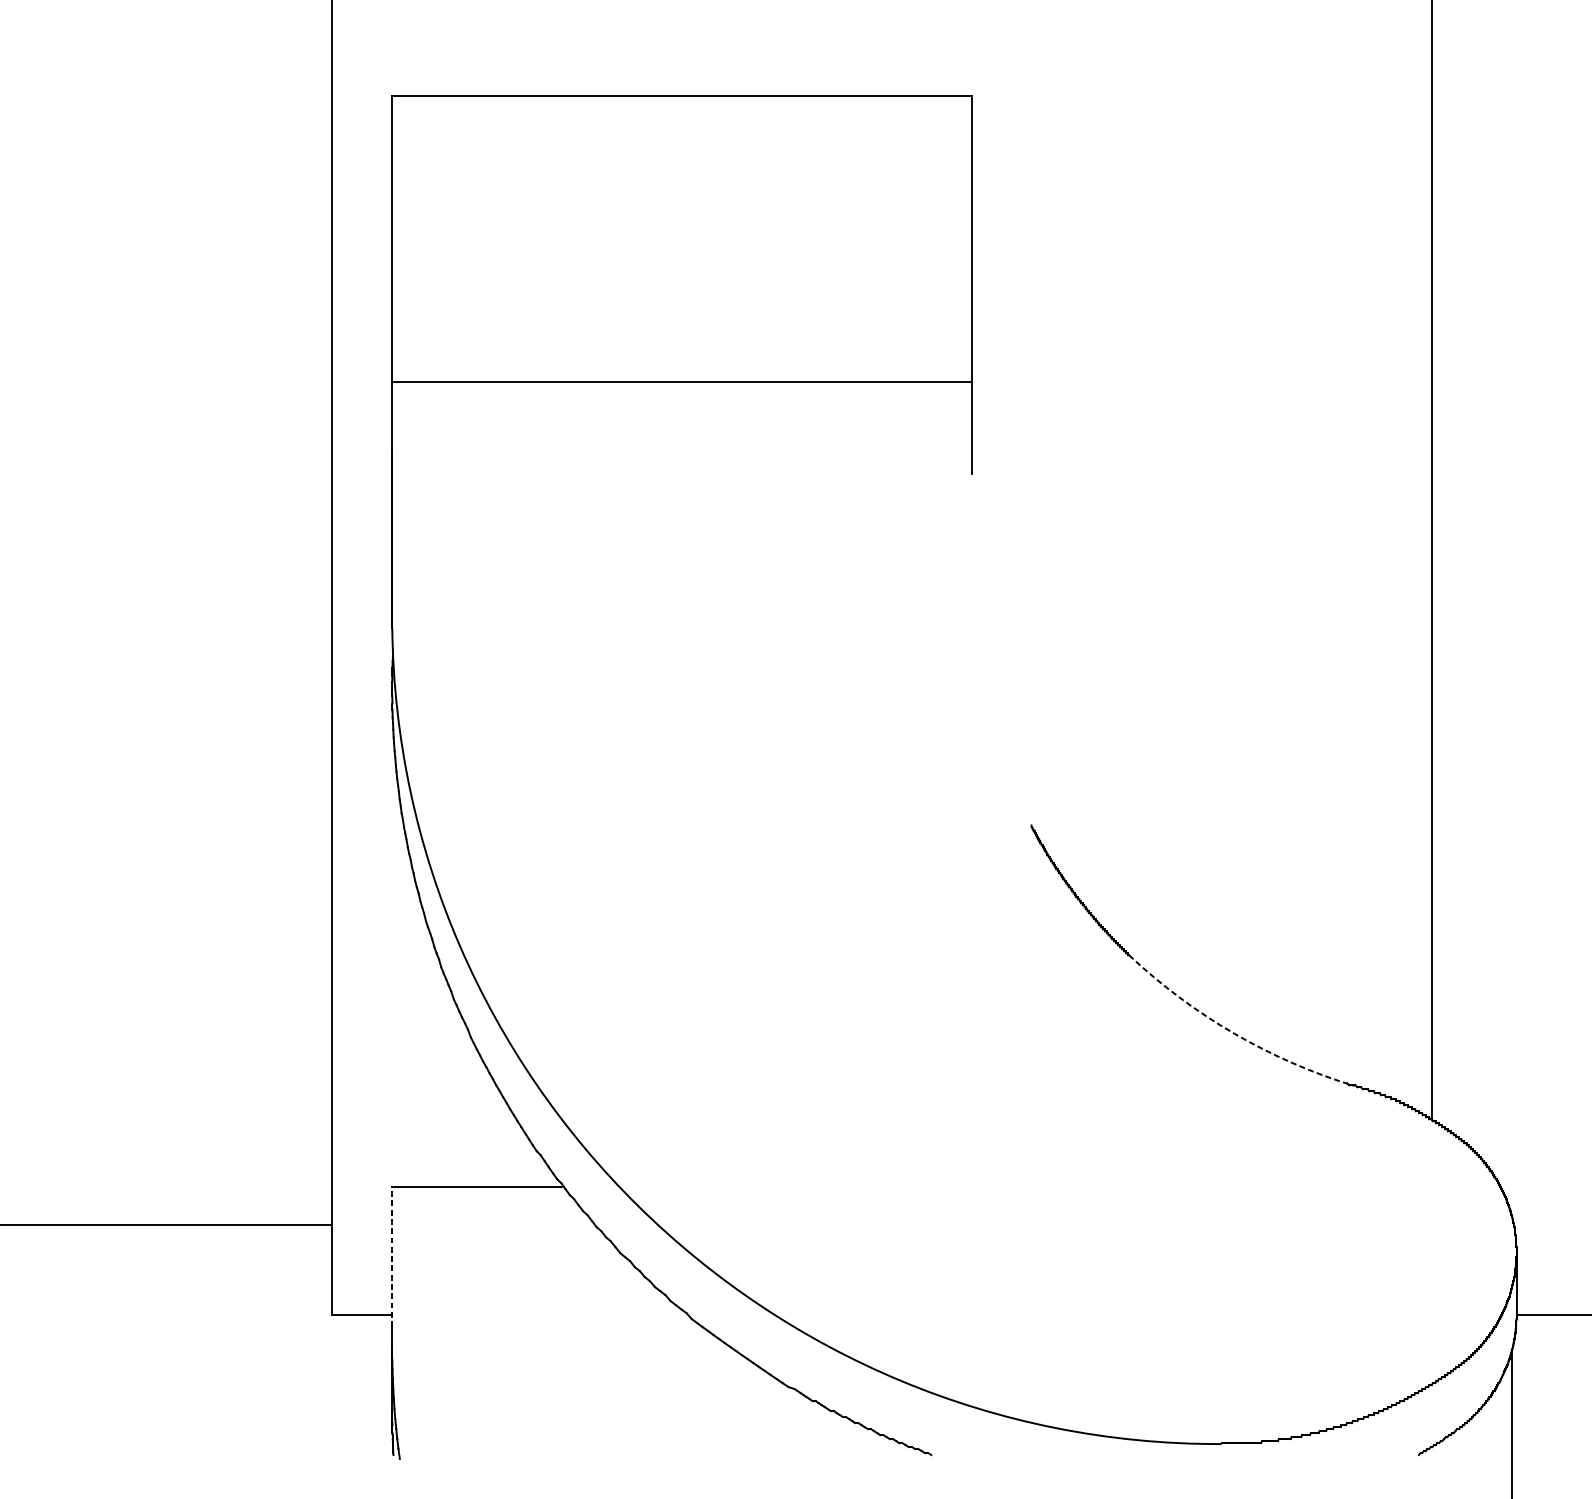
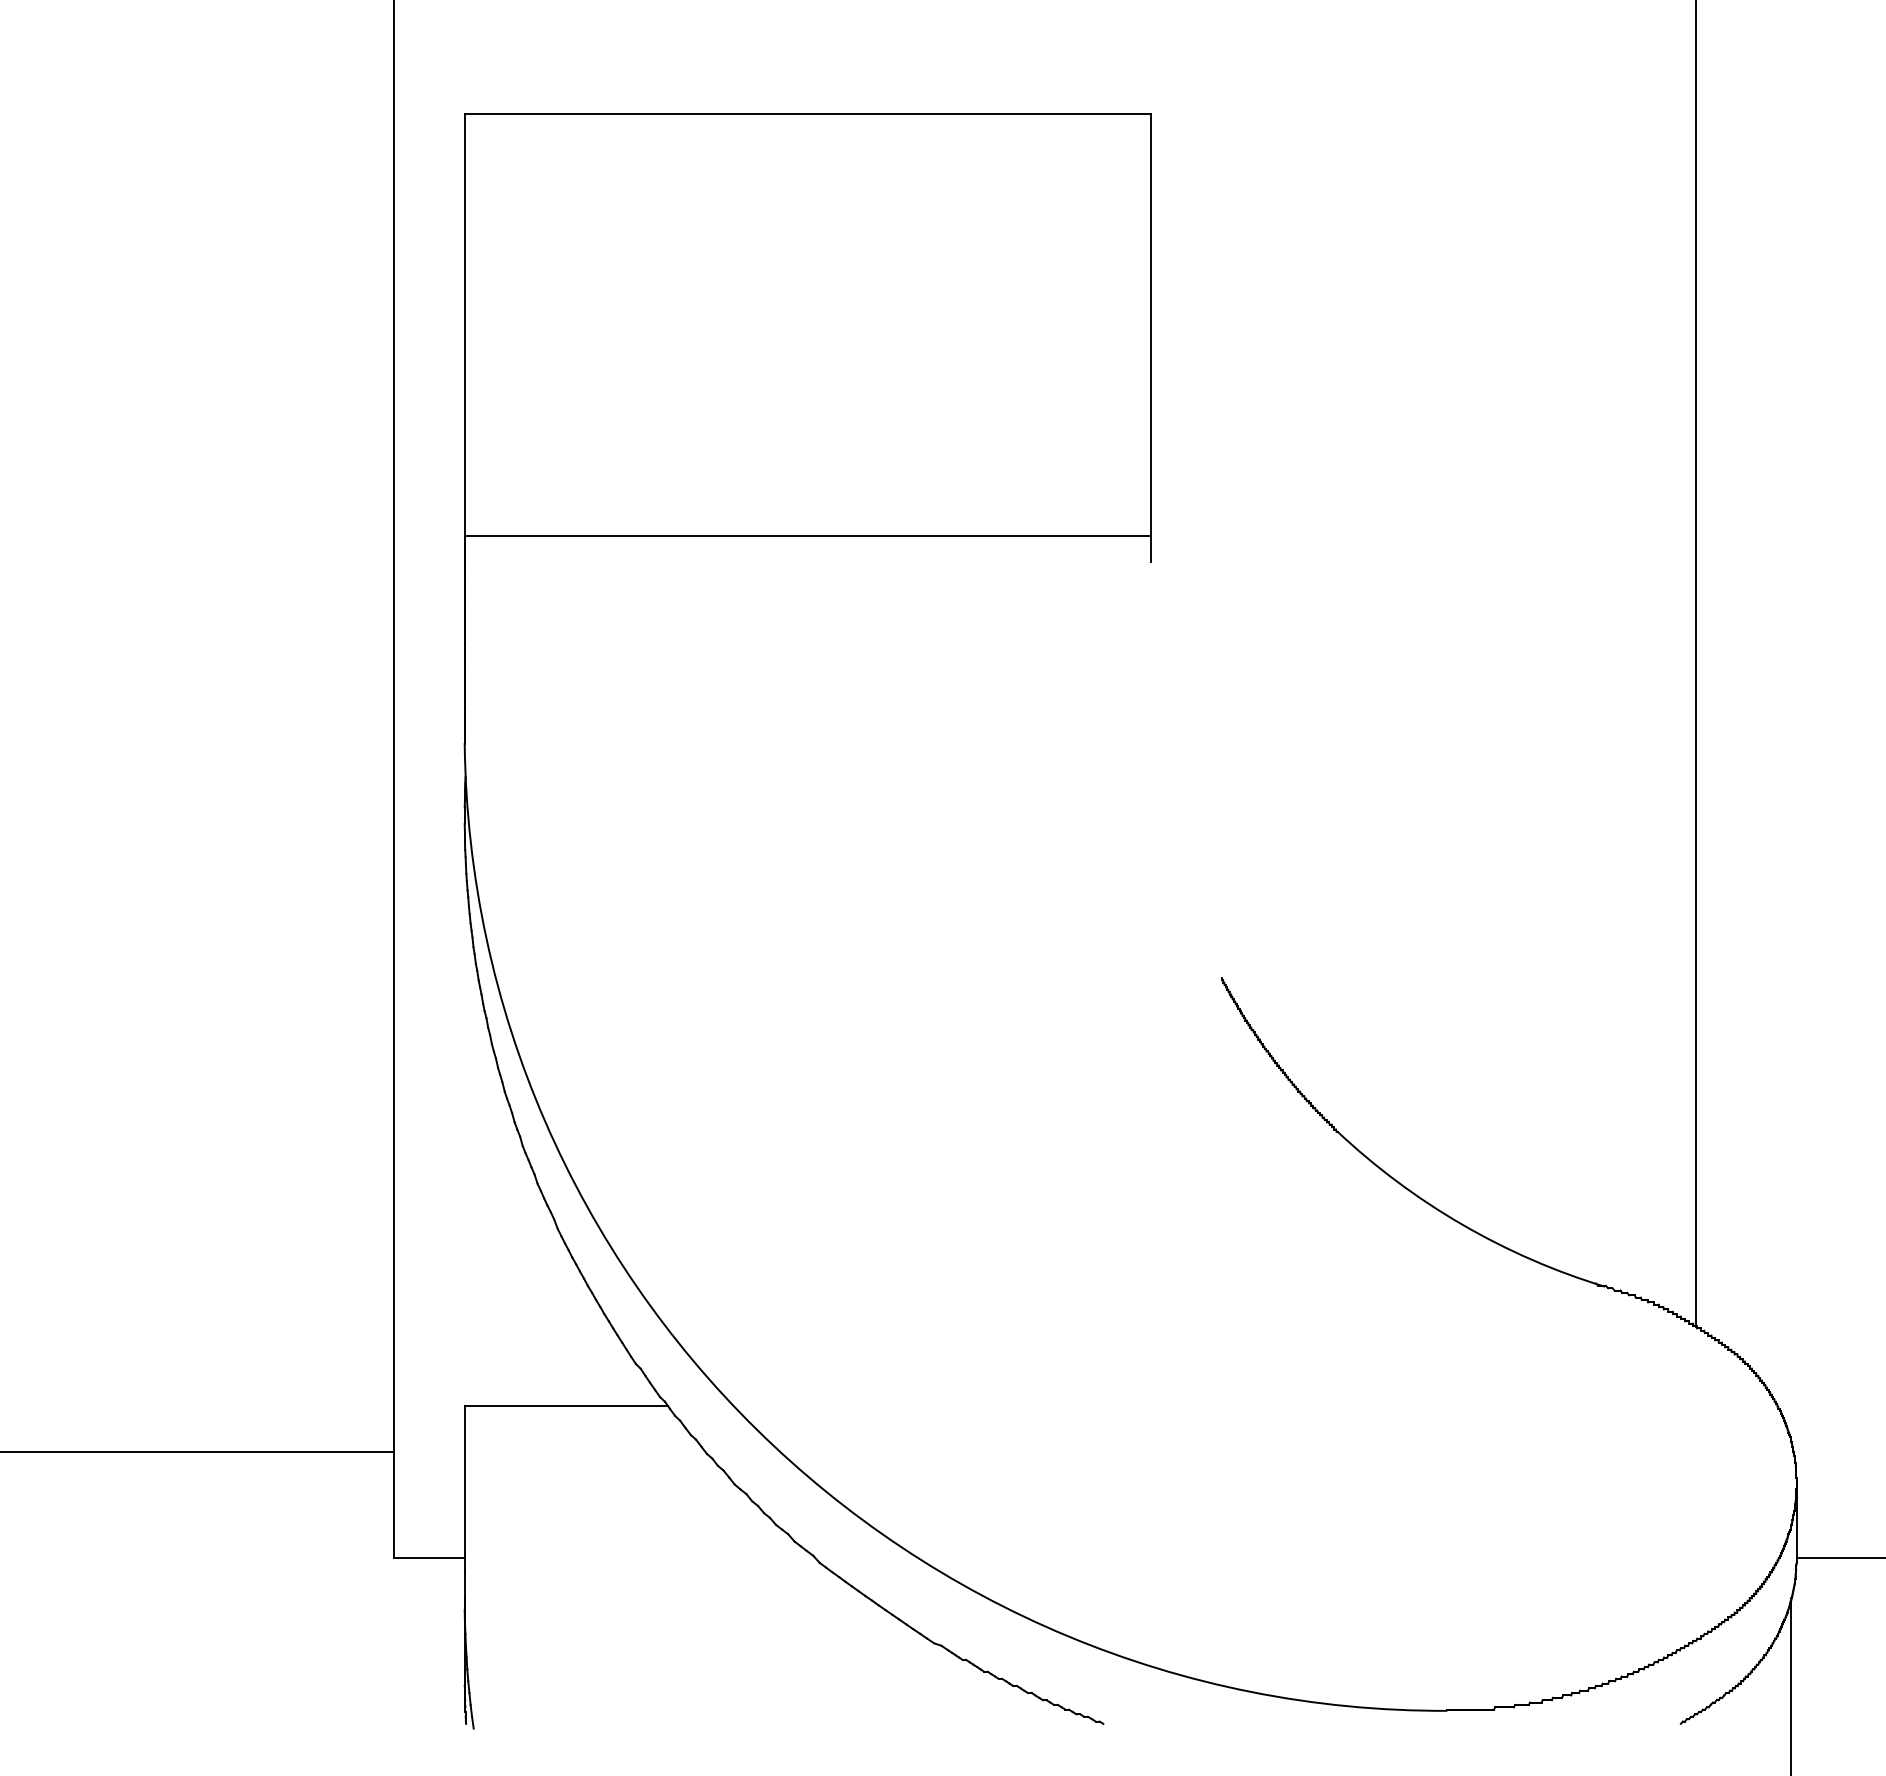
line: (681, 381) -> (807, 536), moved
arc: (1234, 1033) -> (1462, 1224), dashed -> solid
line: (392, 1256) -> (464, 1488), dashed -> solid

